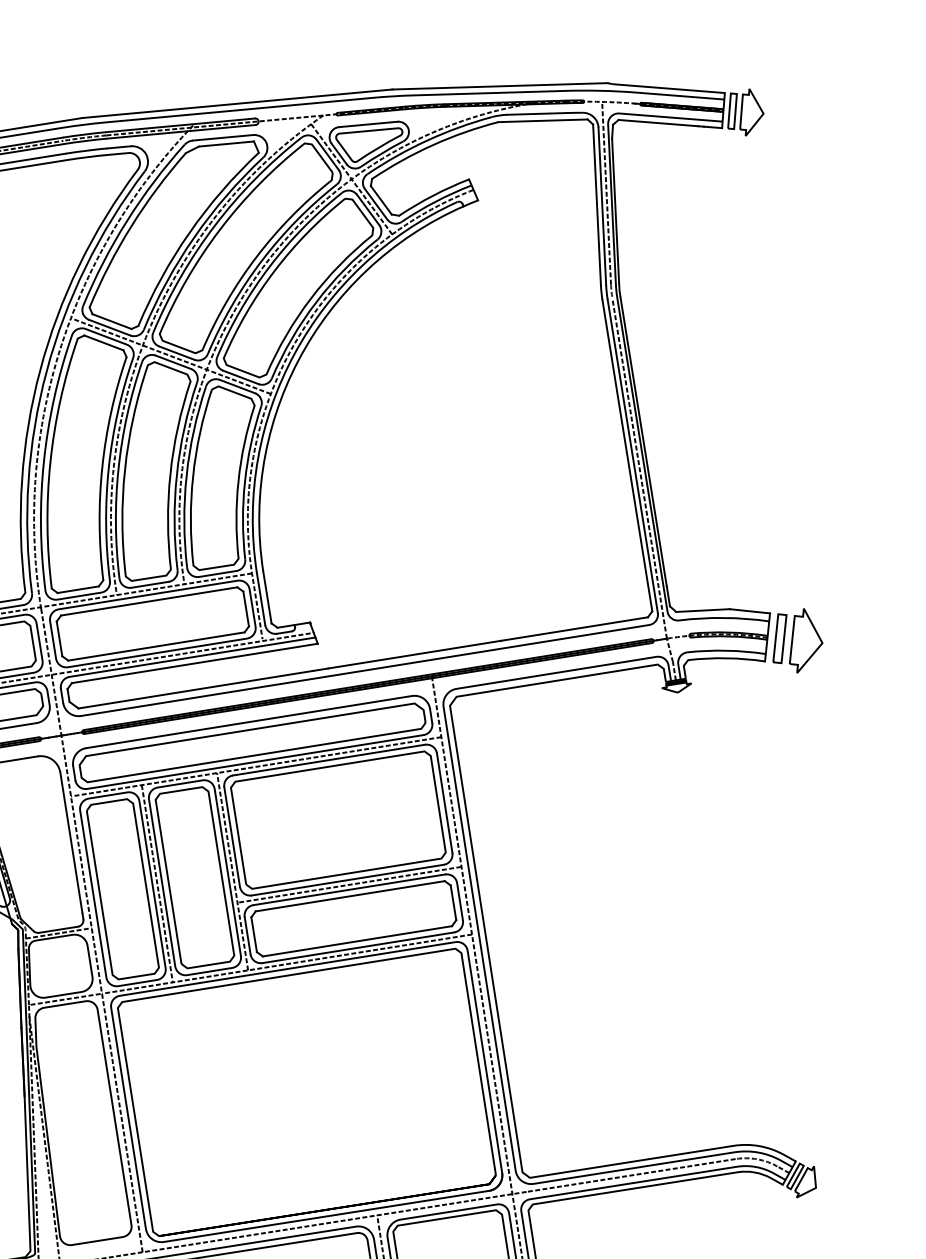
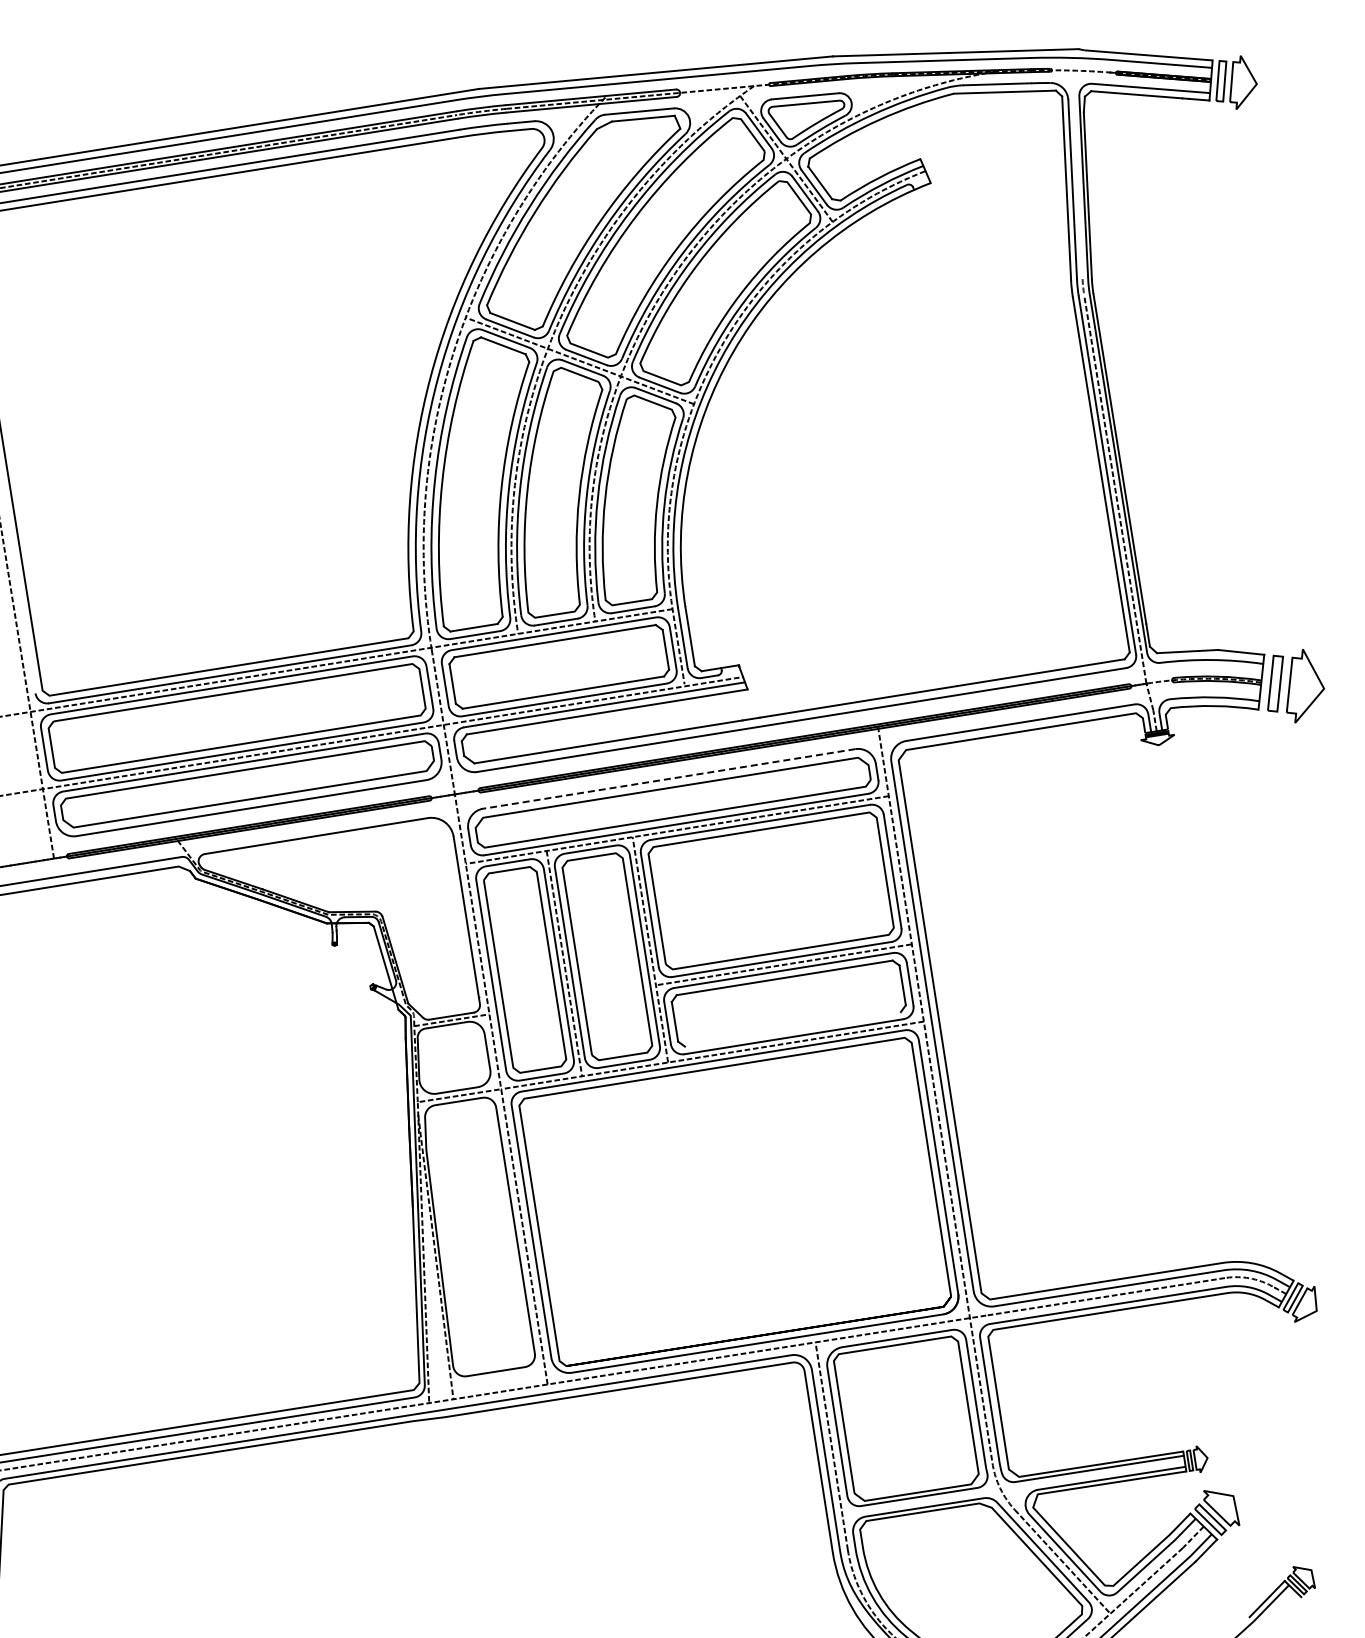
line: (606, 192) -> (1077, 174), removed
line: (249, 721) -> (669, 778), solid -> dashed
line: (357, 941) -> (792, 1029), removed

